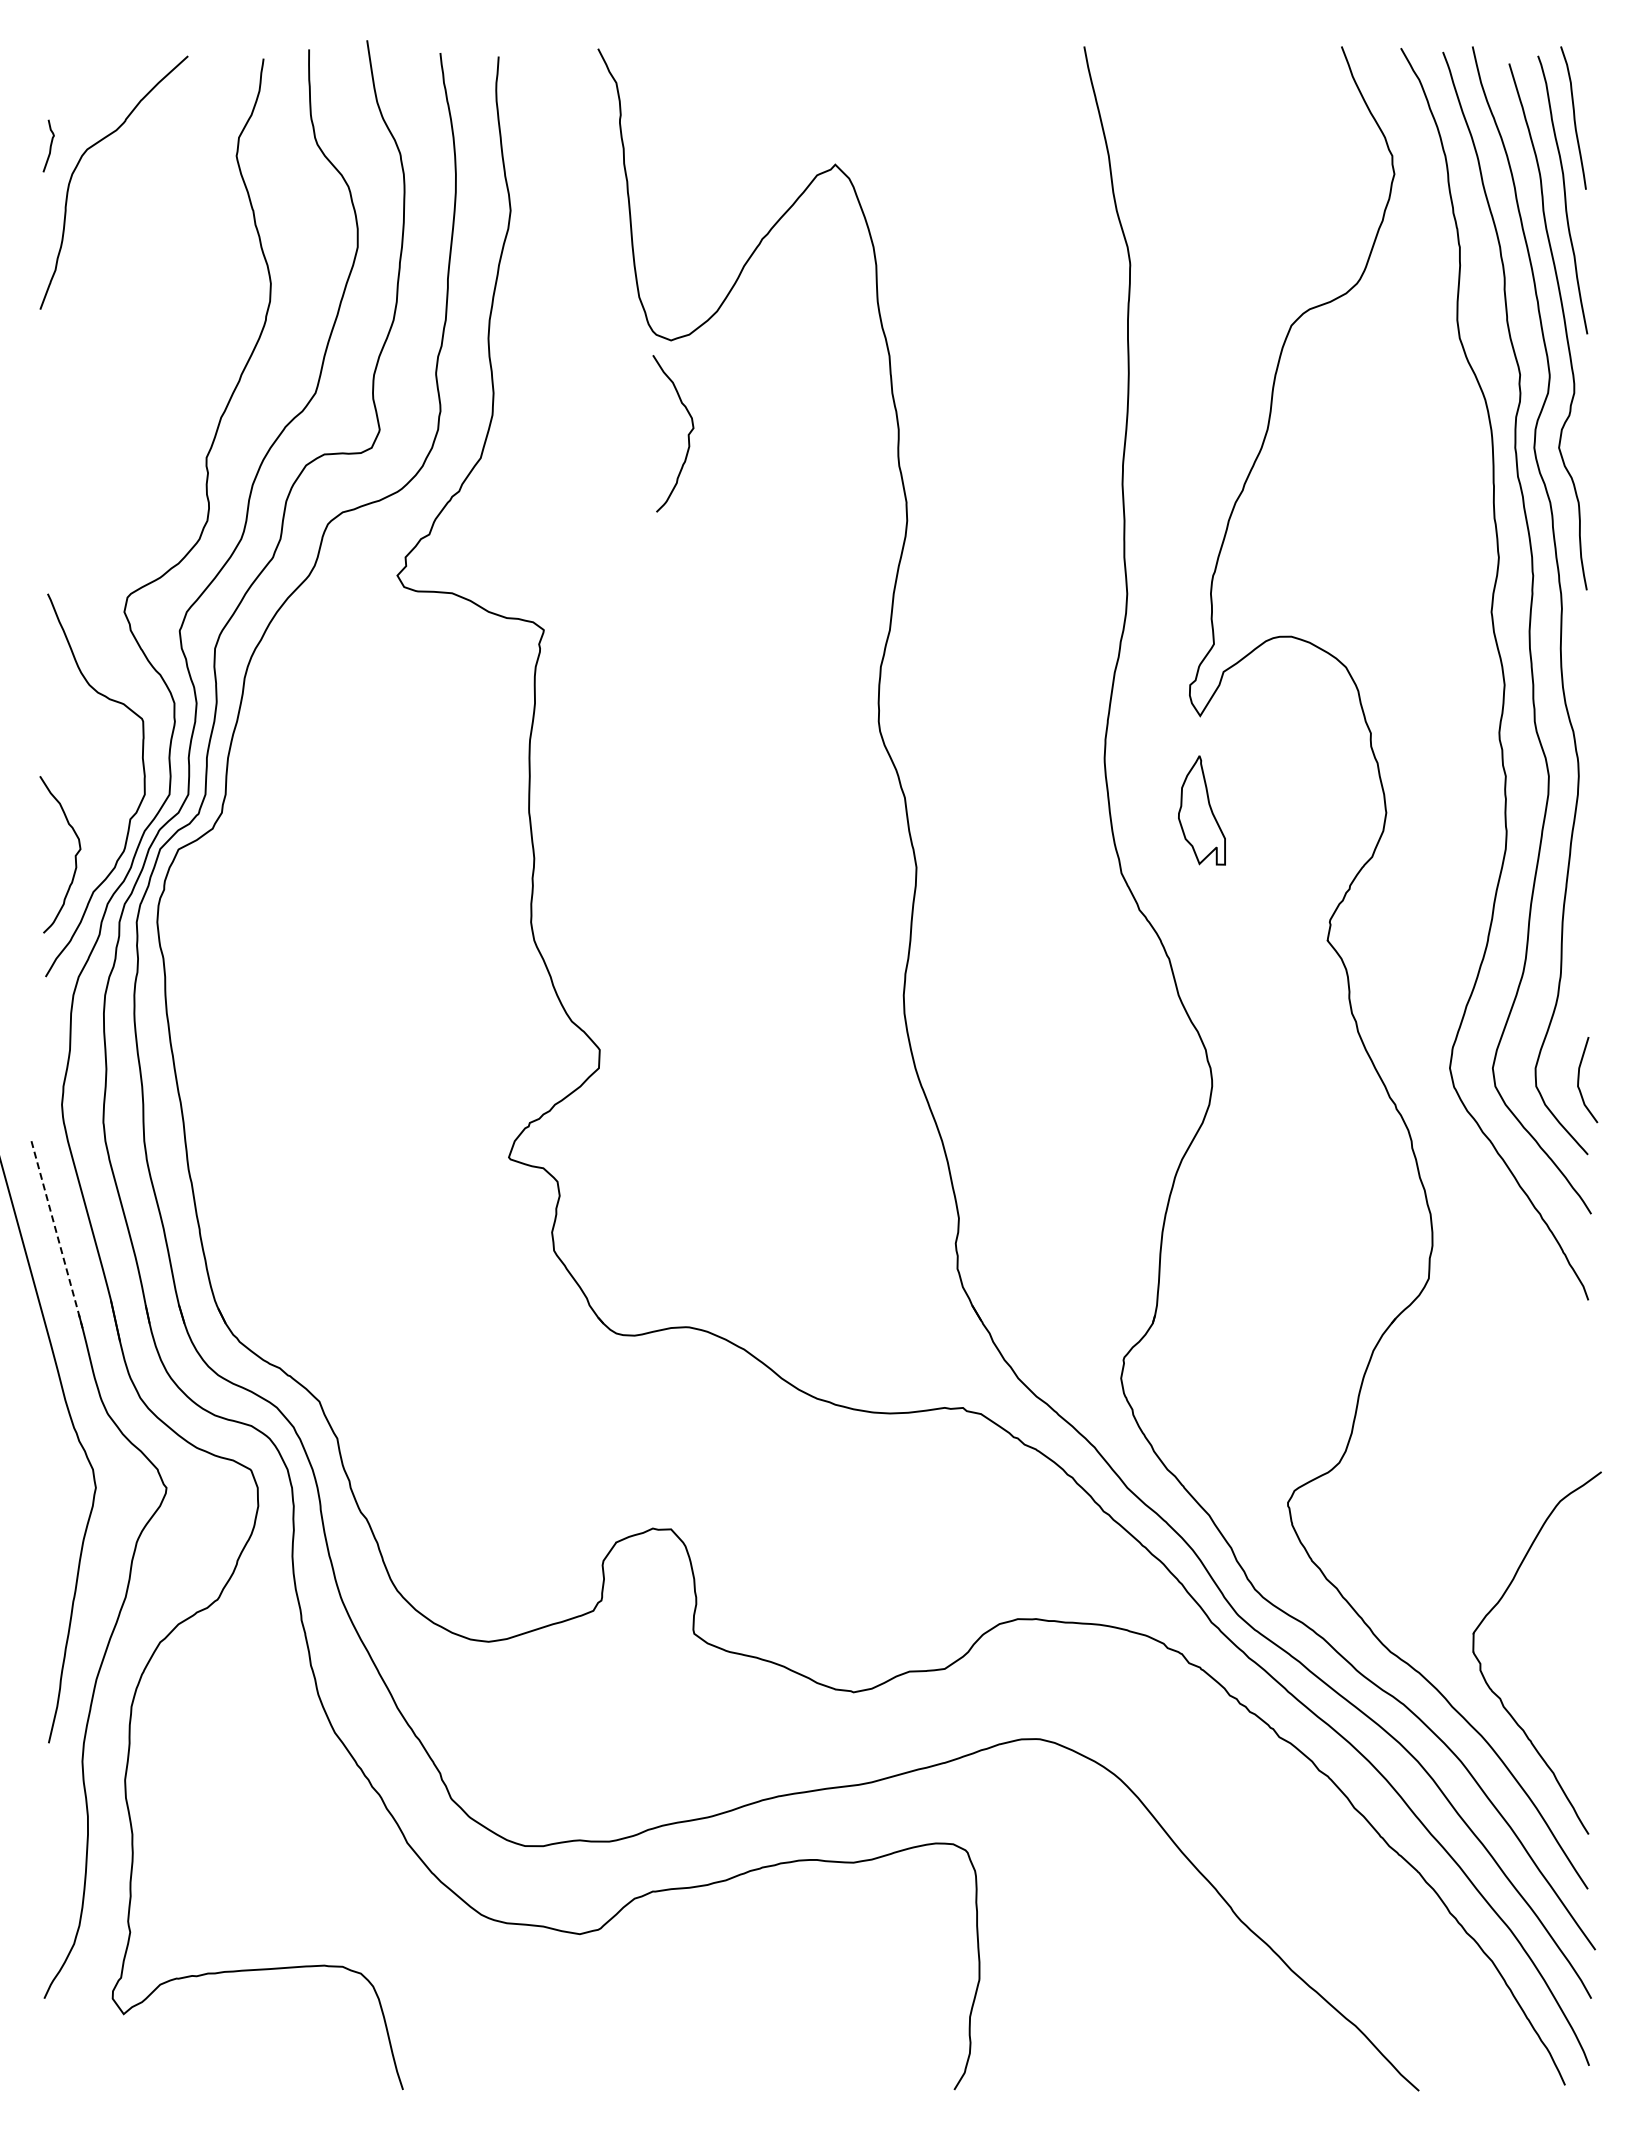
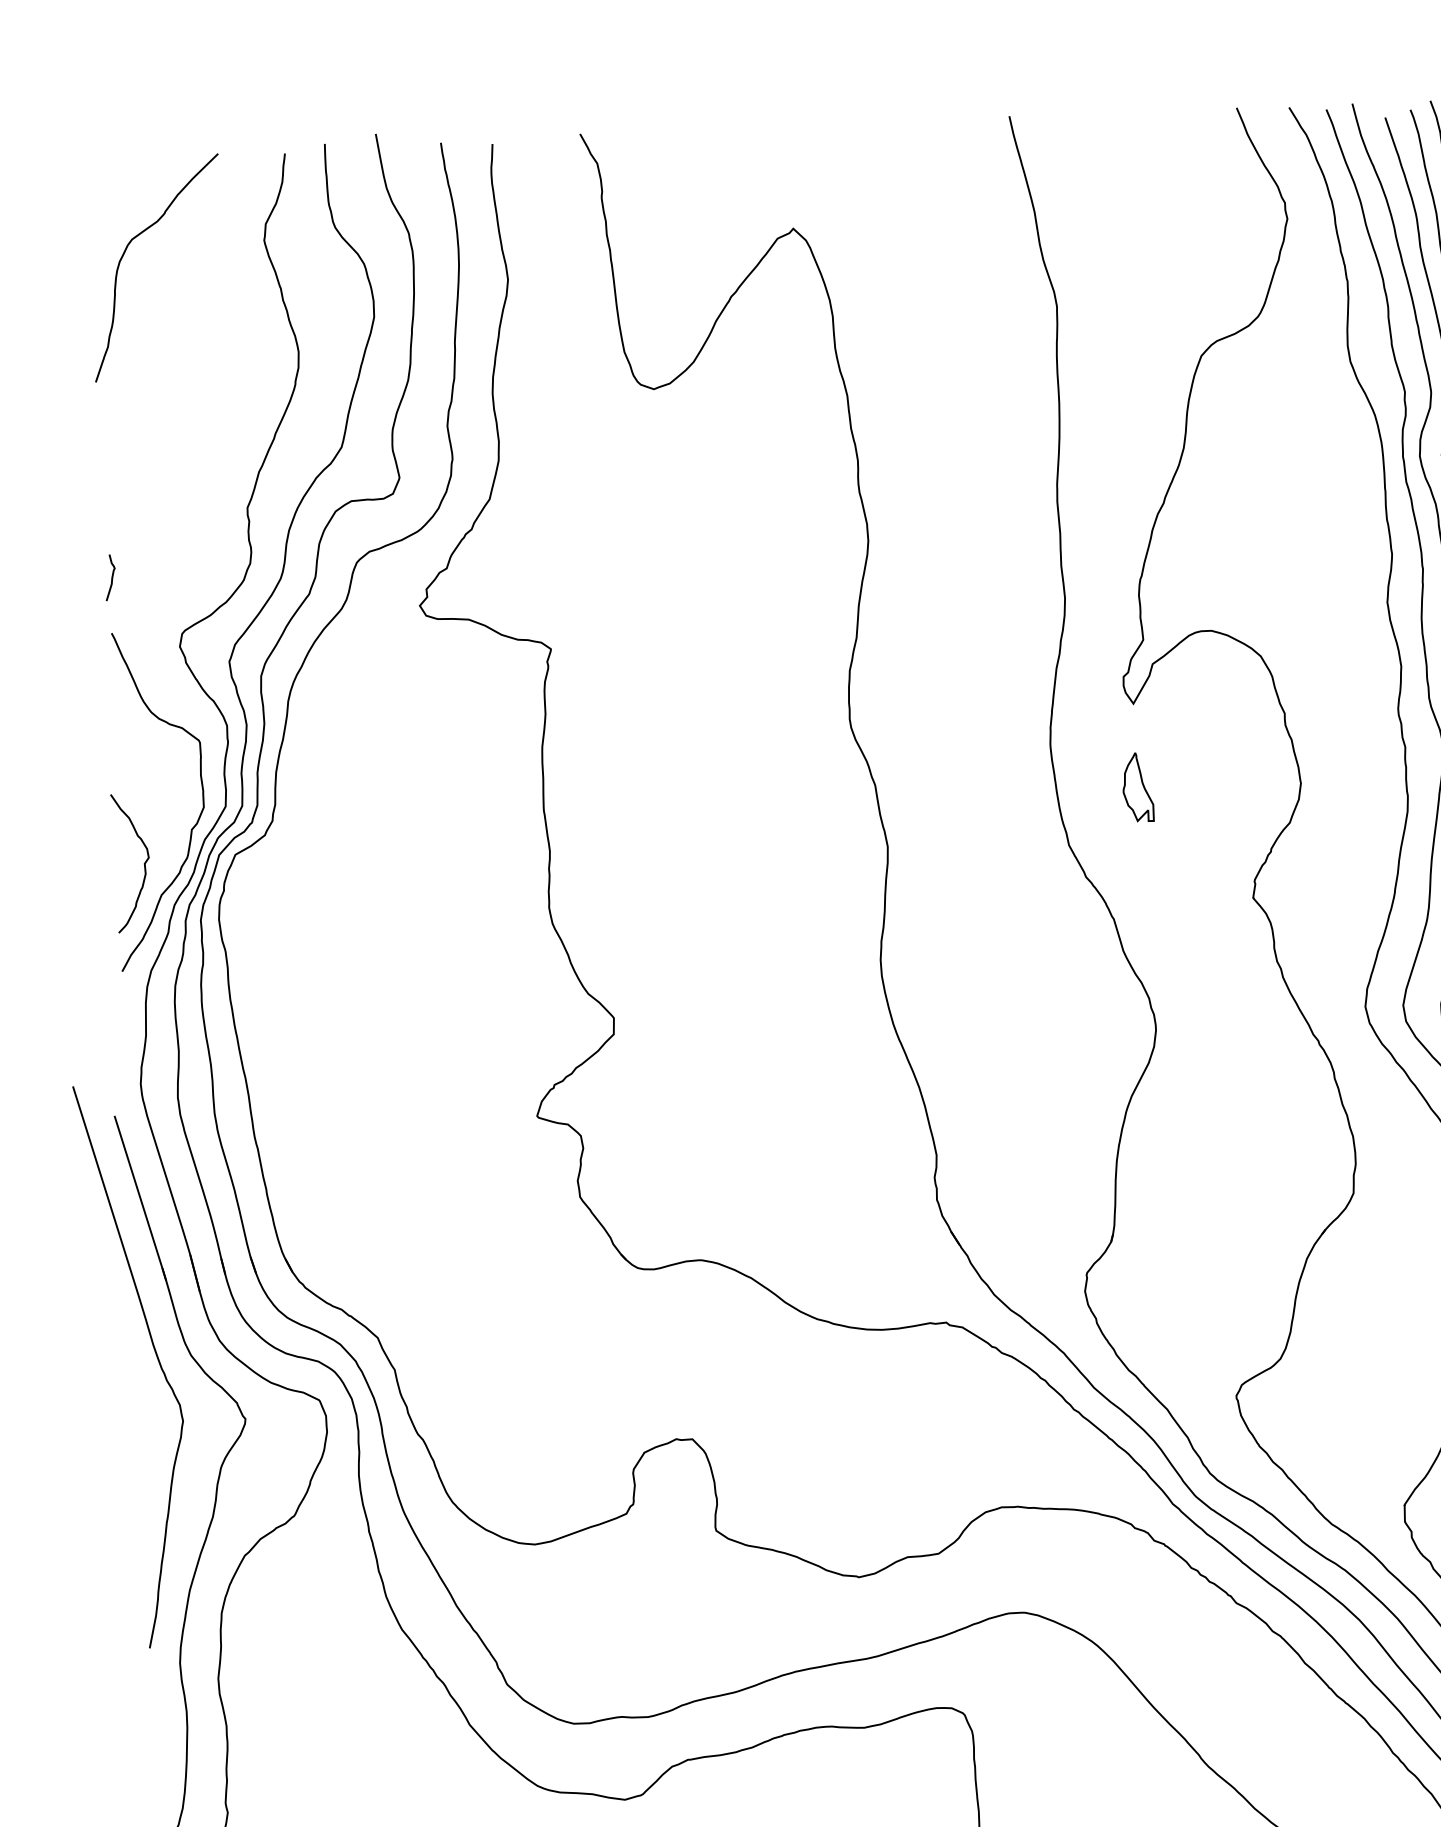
curve: (49, 146) -> (111, 578), moved
curve: (687, 434) -> (671, 471), removed
part: (1201, 810) -> (1137, 787), size x0.71
line: (56, 1234) -> (140, 1198), dashed -> solid

